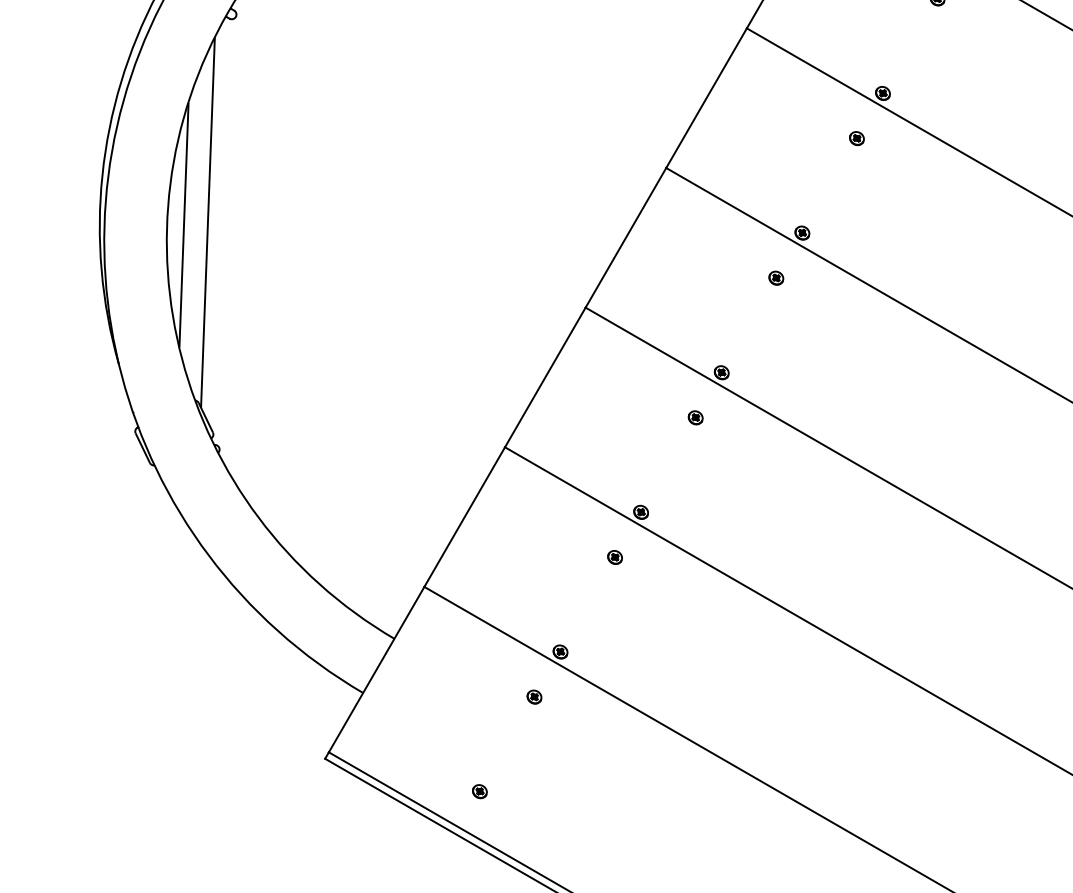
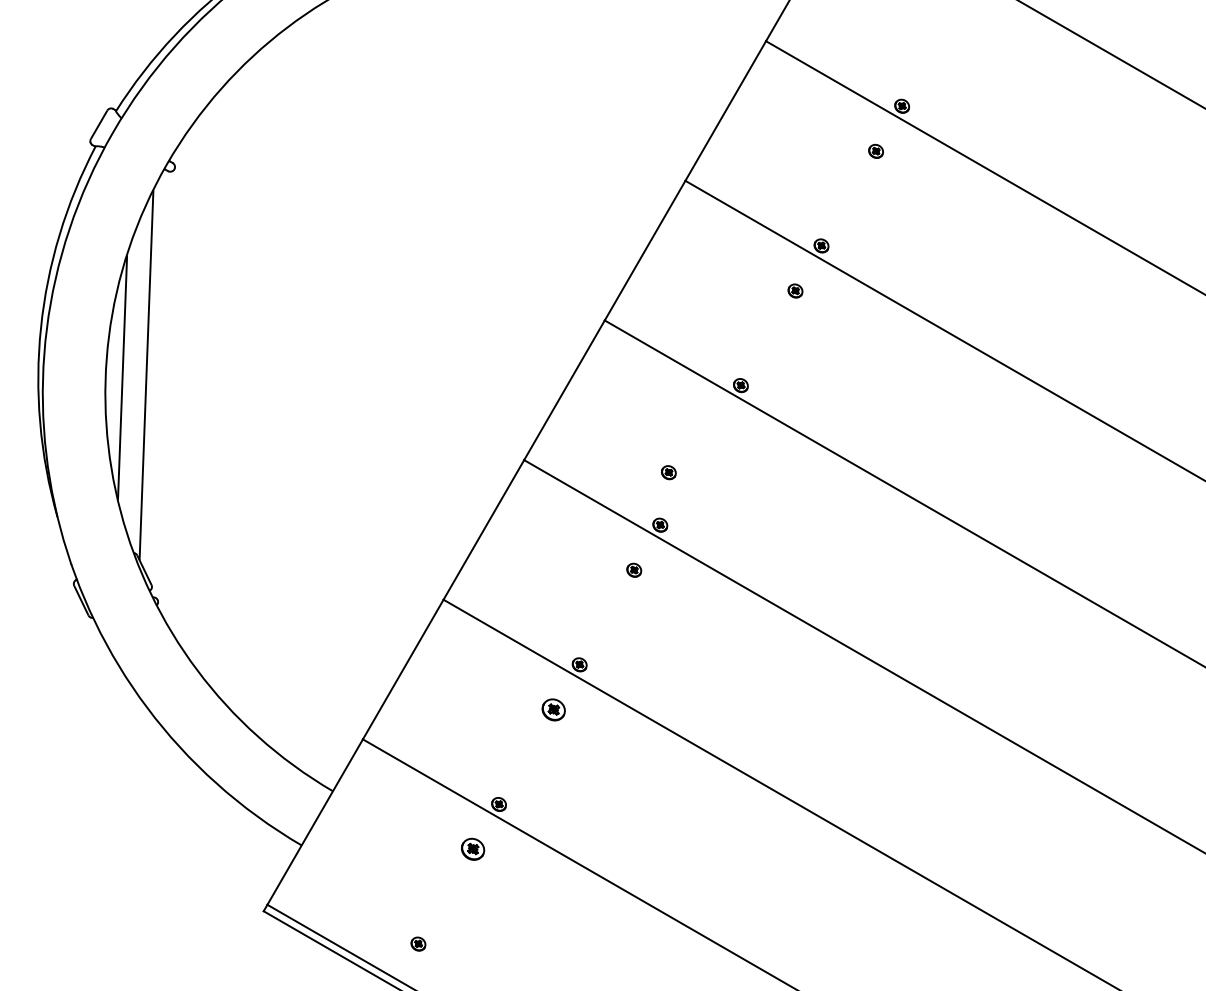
part: (775, 278) -> (668, 472), moved
part: (614, 557) -> (553, 709), size x1.6
part: (533, 697) -> (472, 849), size x1.6

